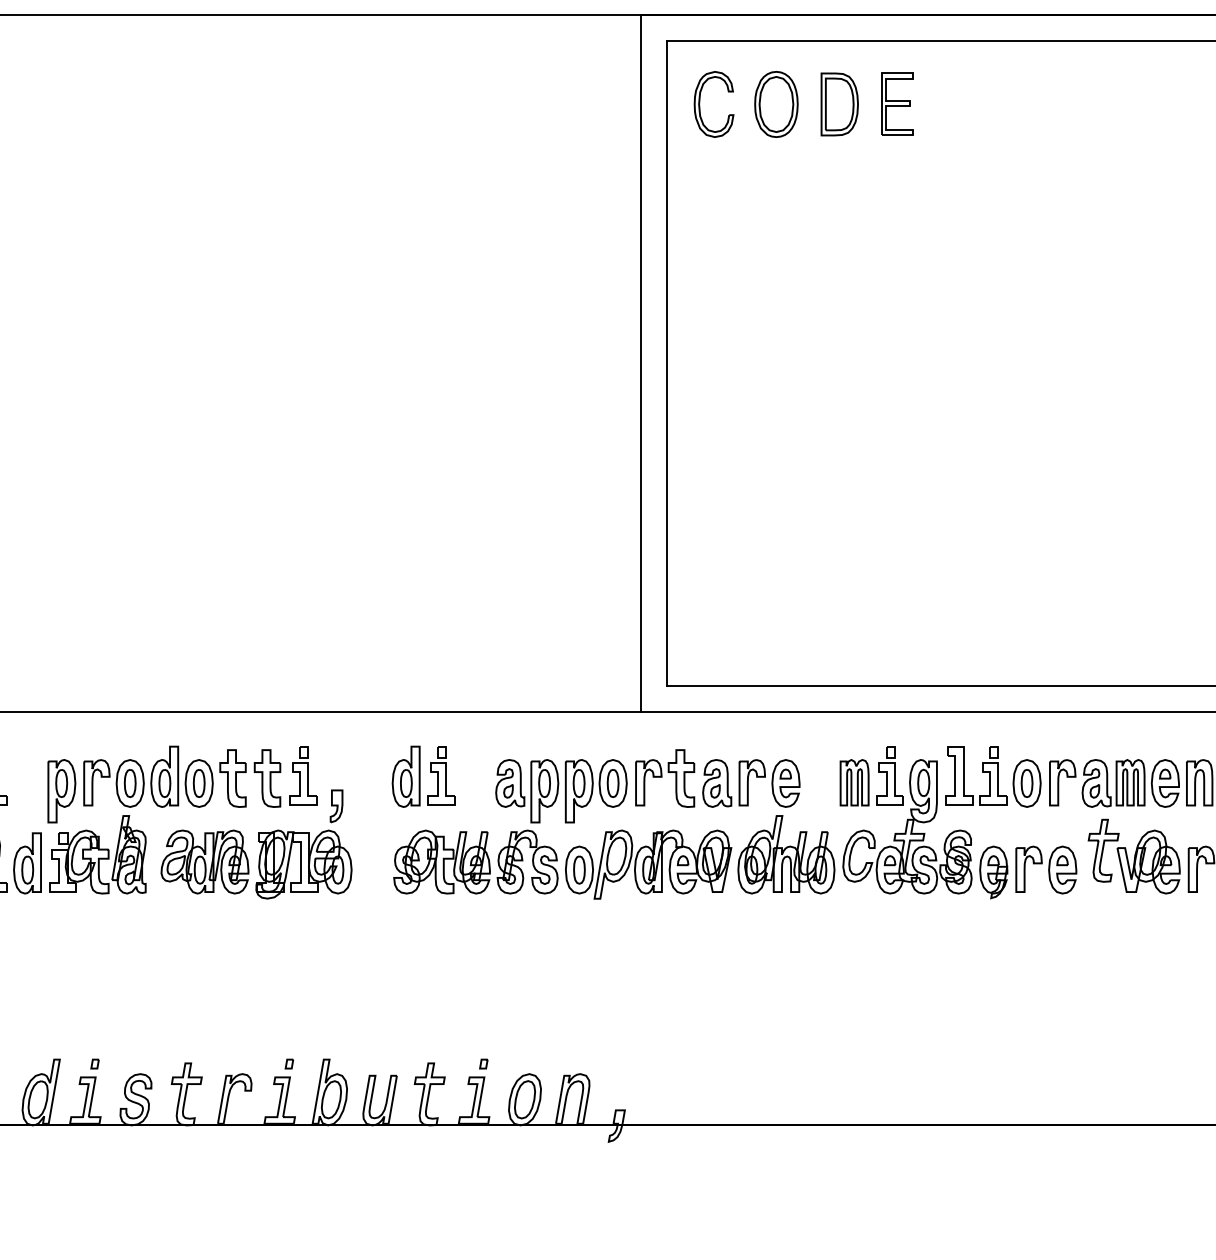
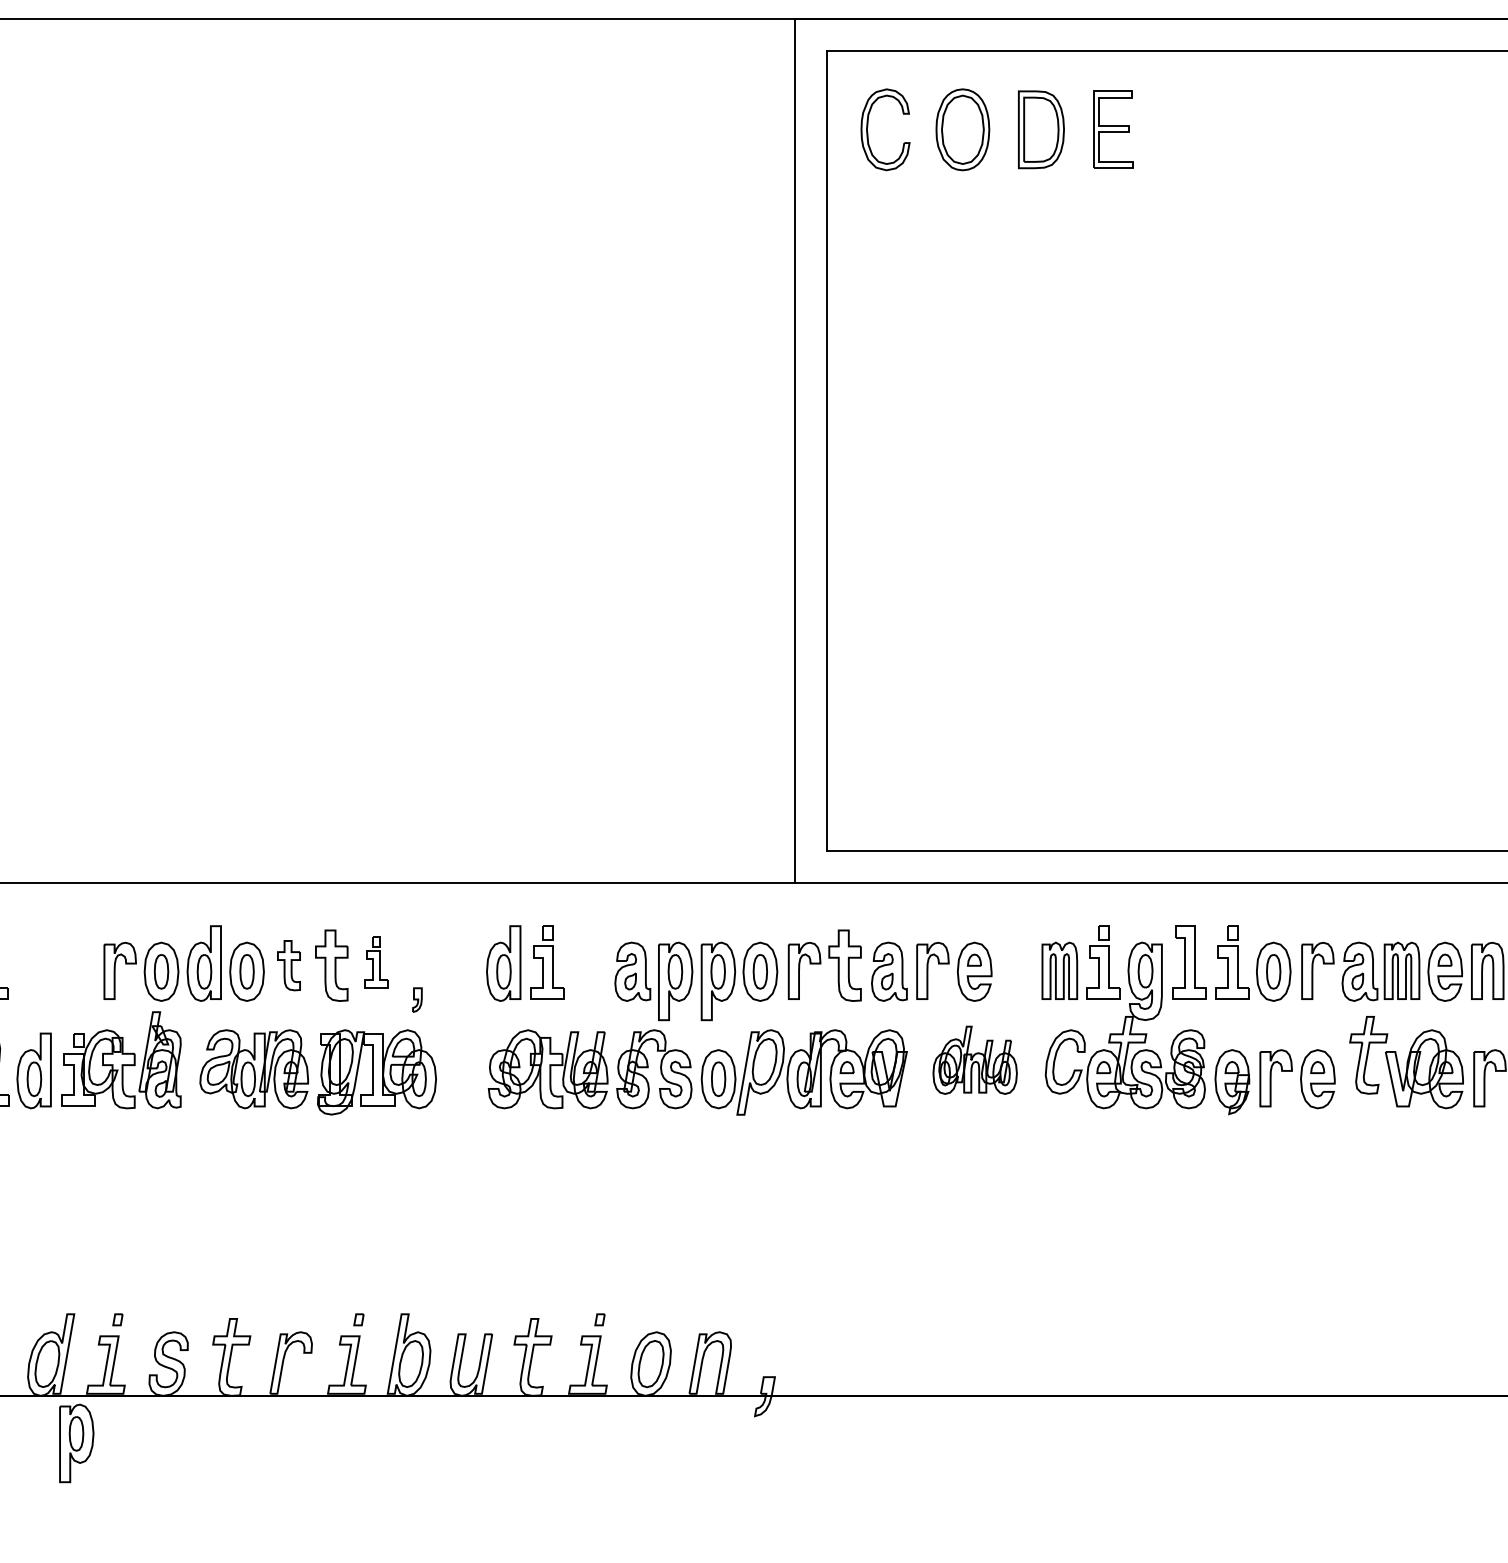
part: (303, 775) -> (376, 962), size x0.7
part: (232, 778) -> (288, 965), size x0.7
part: (61, 791) -> (76, 1443), moved
part: (336, 805) -> (417, 999), size x0.6
part: (785, 854) -> (974, 1060), size x0.7

